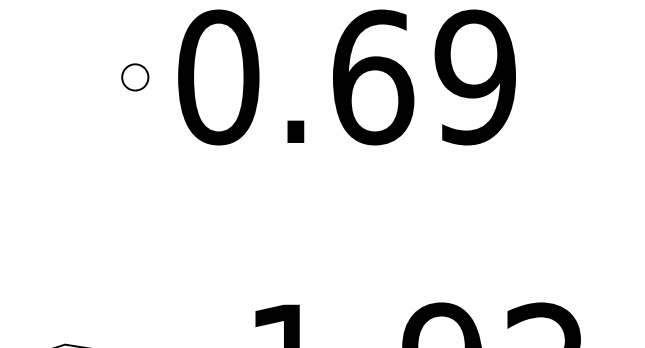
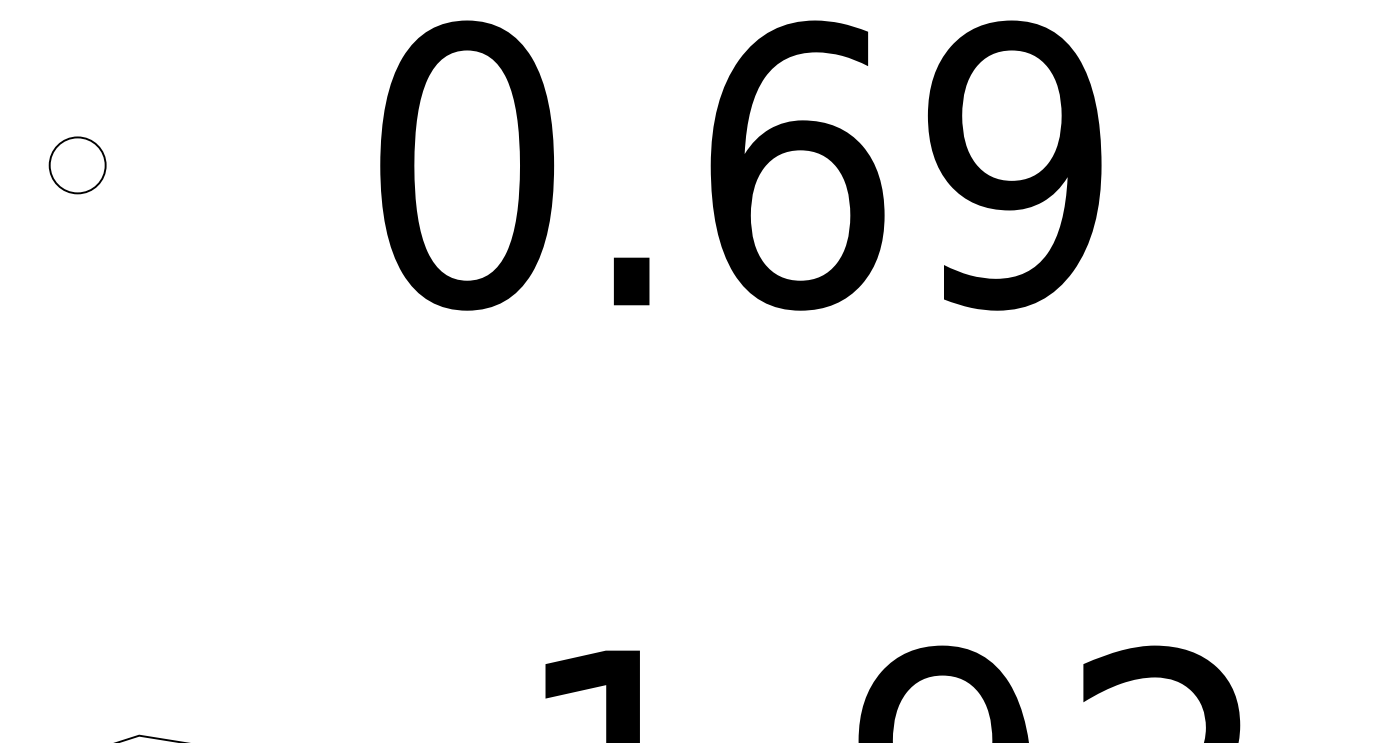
part: (135, 77) -> (78, 165), moved

